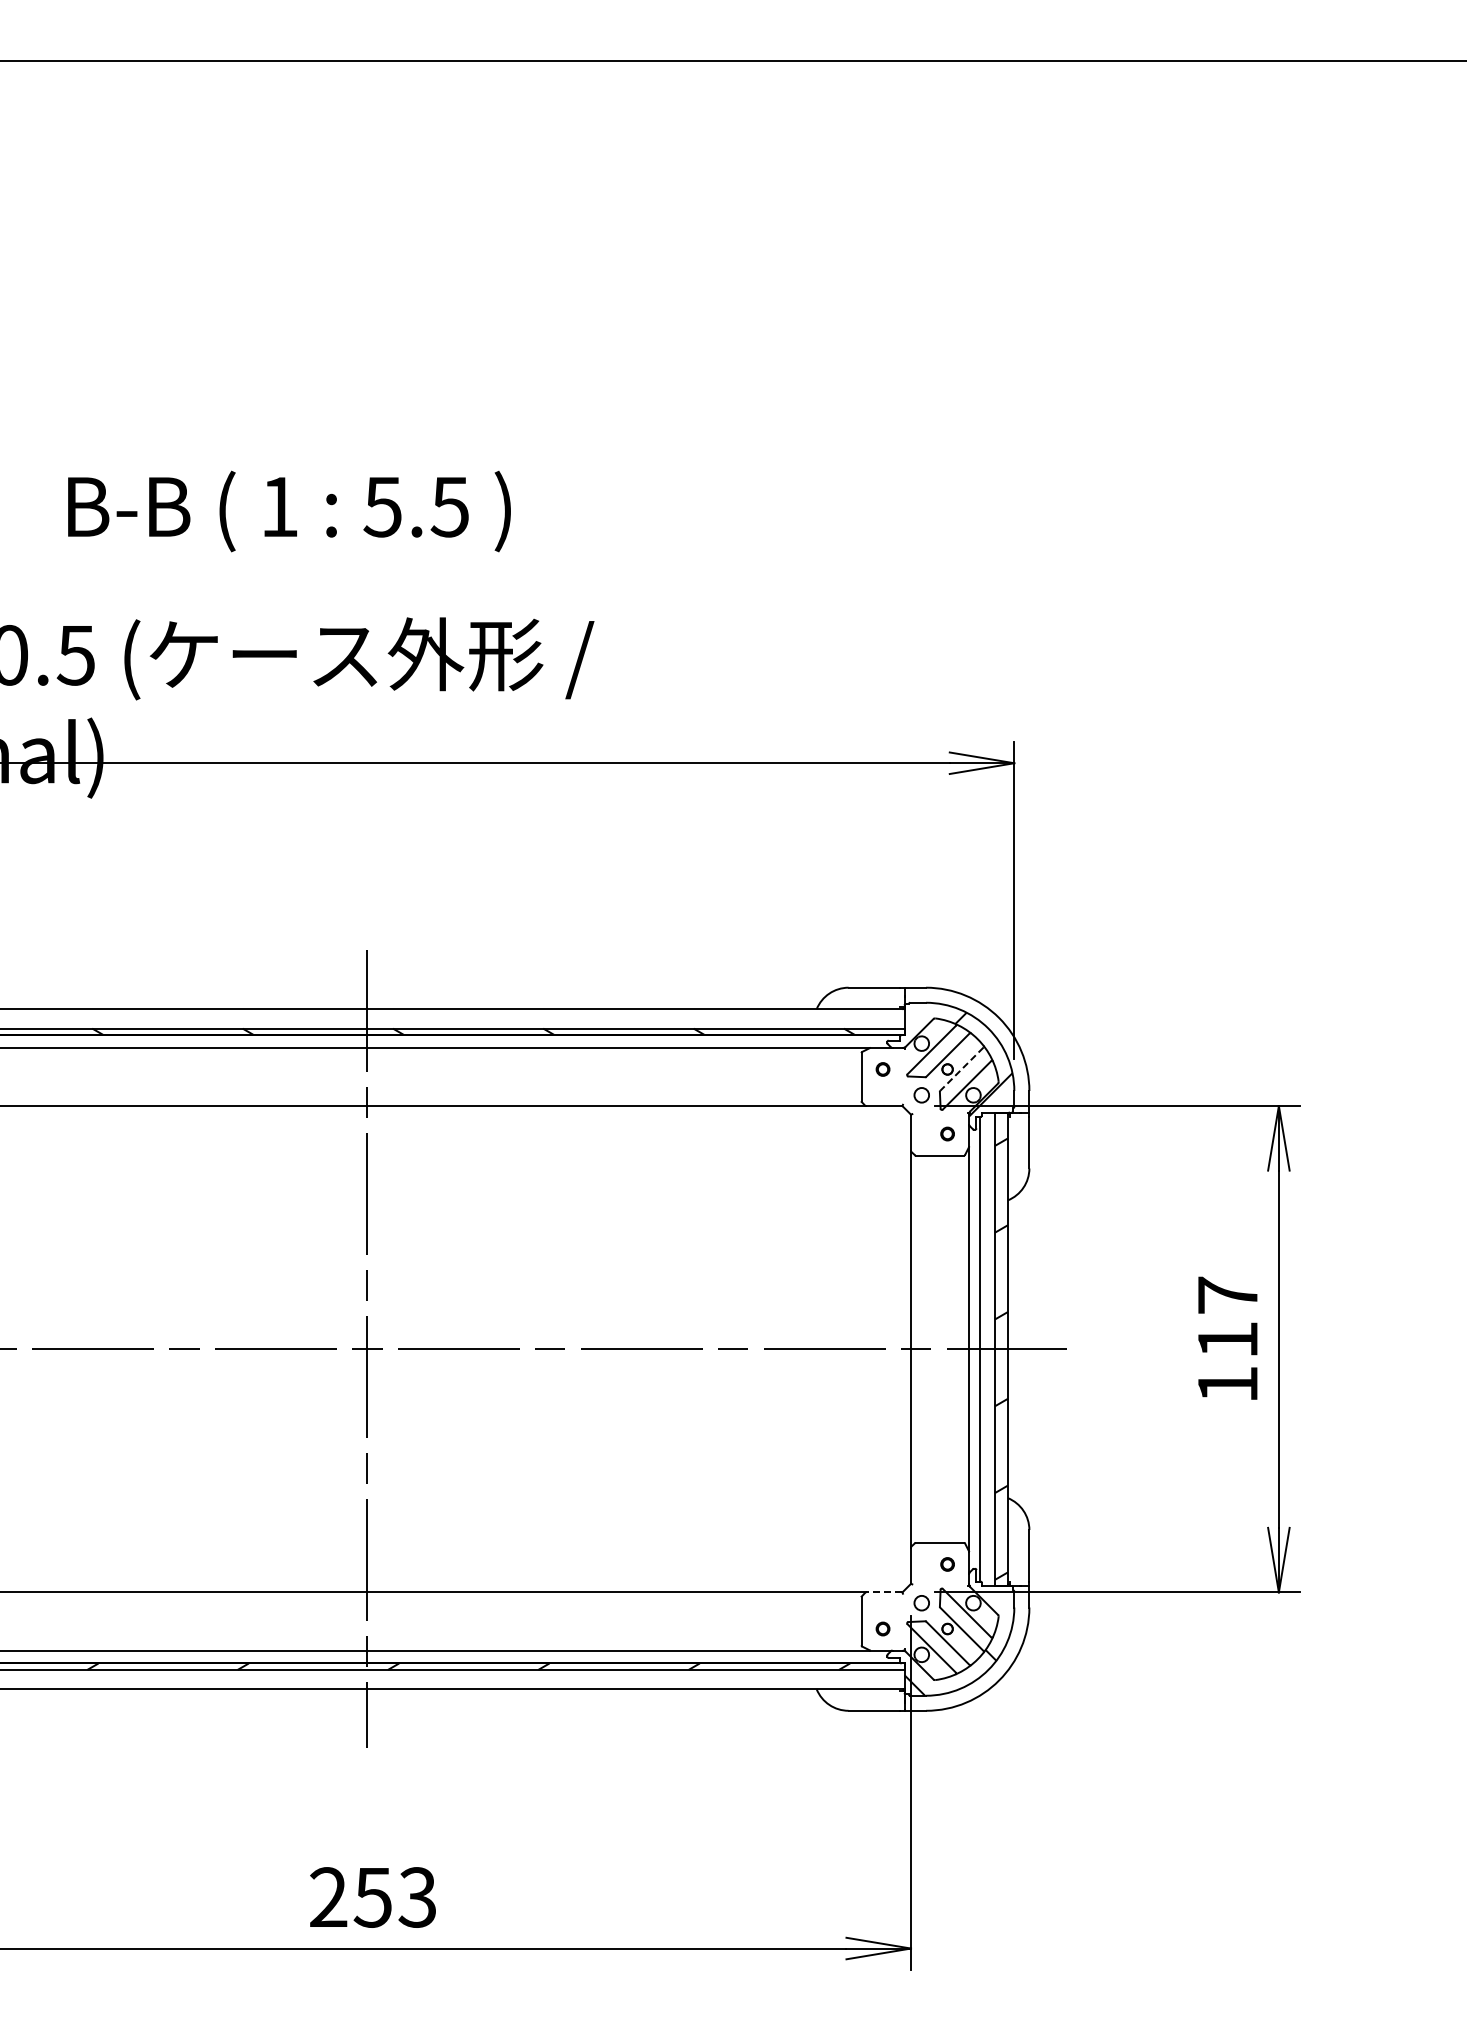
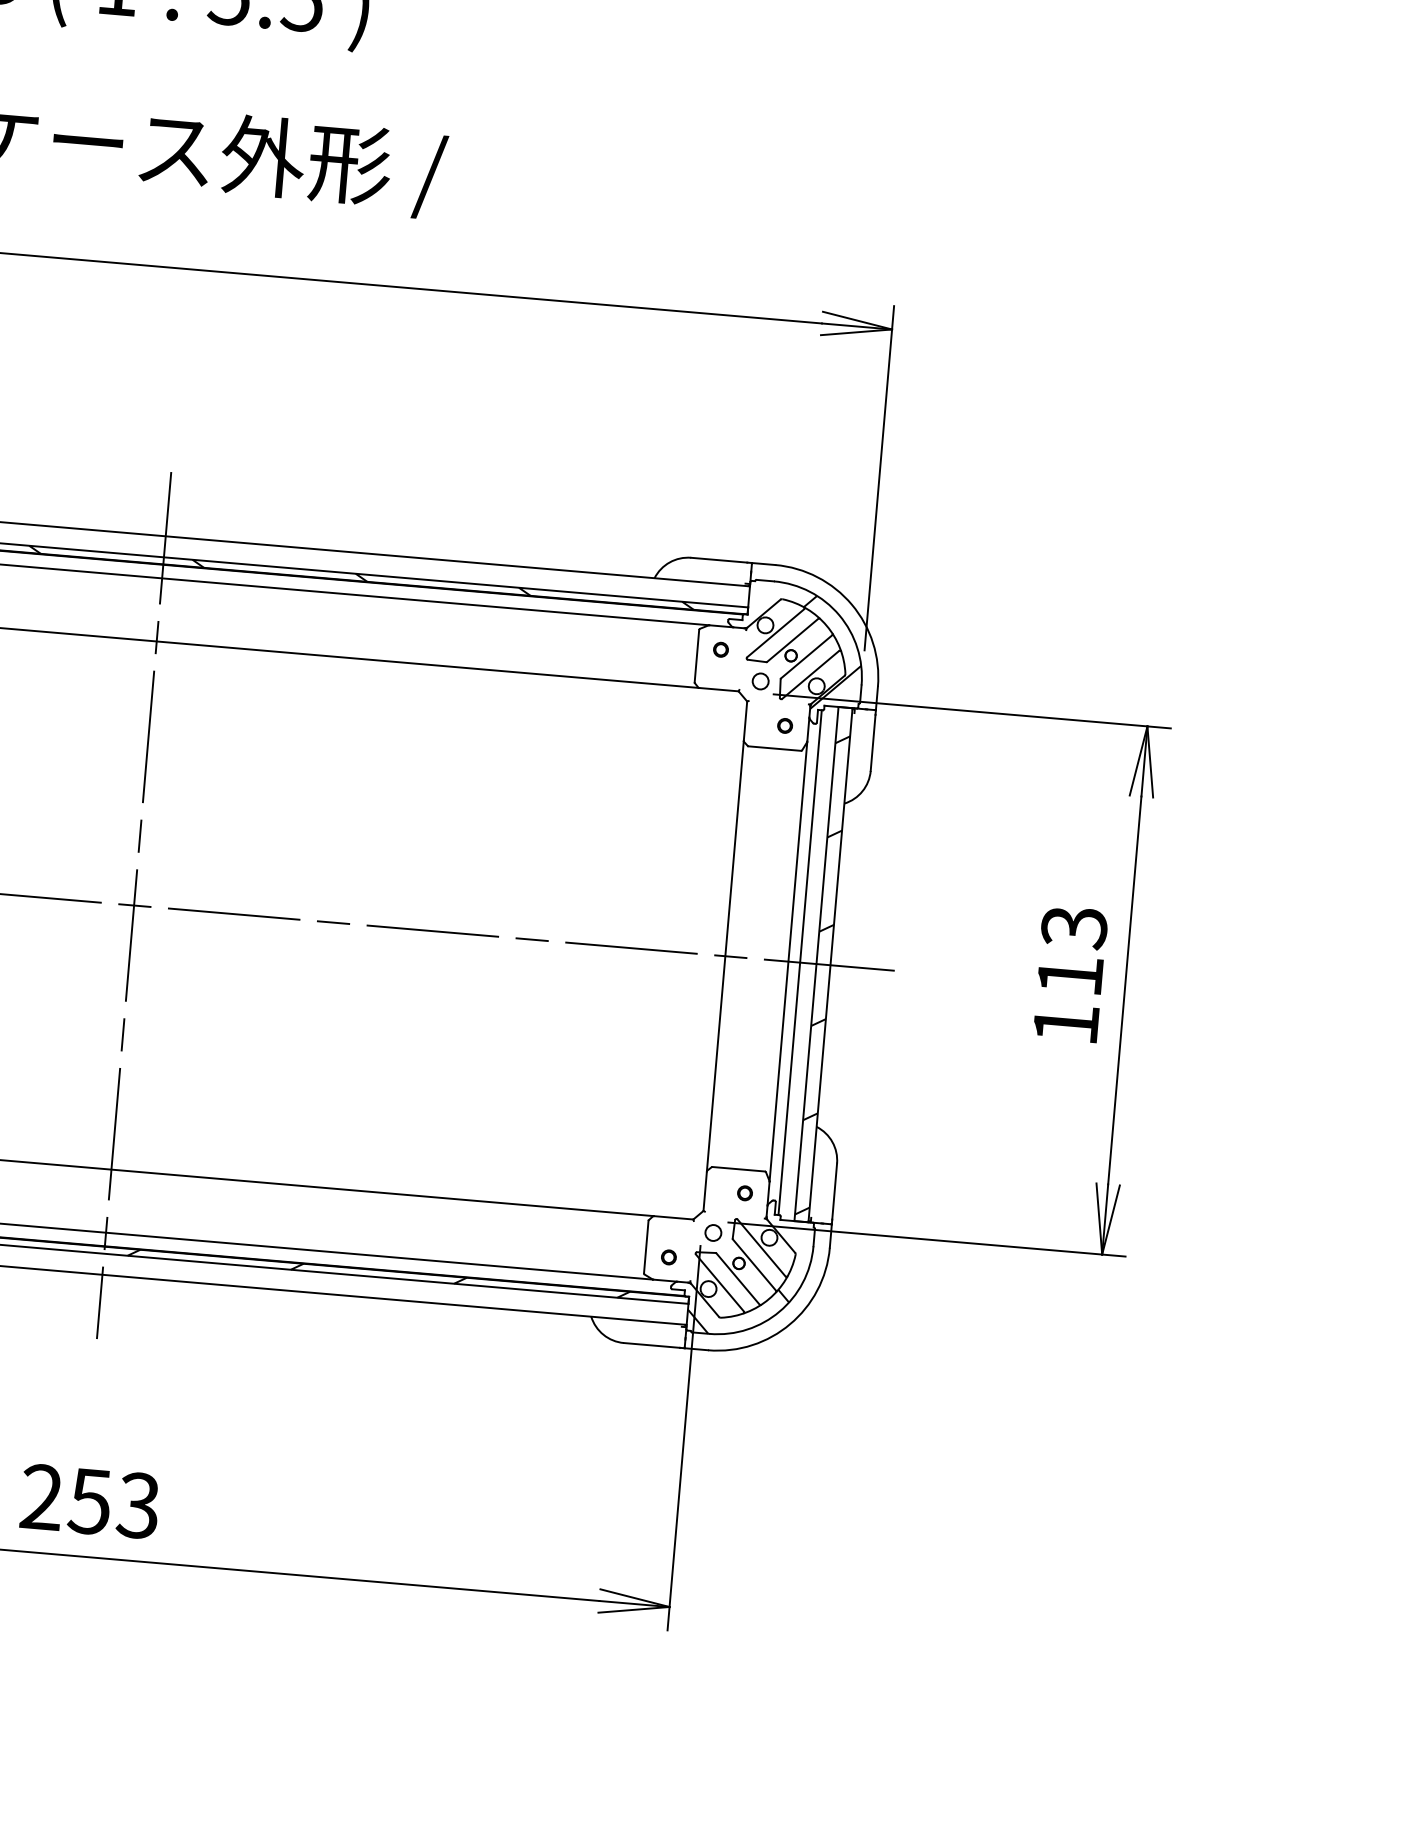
line: (961, 1069) -> (806, 657), dashed -> solid
text: (1227, 1295) -> (1074, 927), 117 -> 113
line: (883, 1592) -> (672, 1217), dashed -> solid

